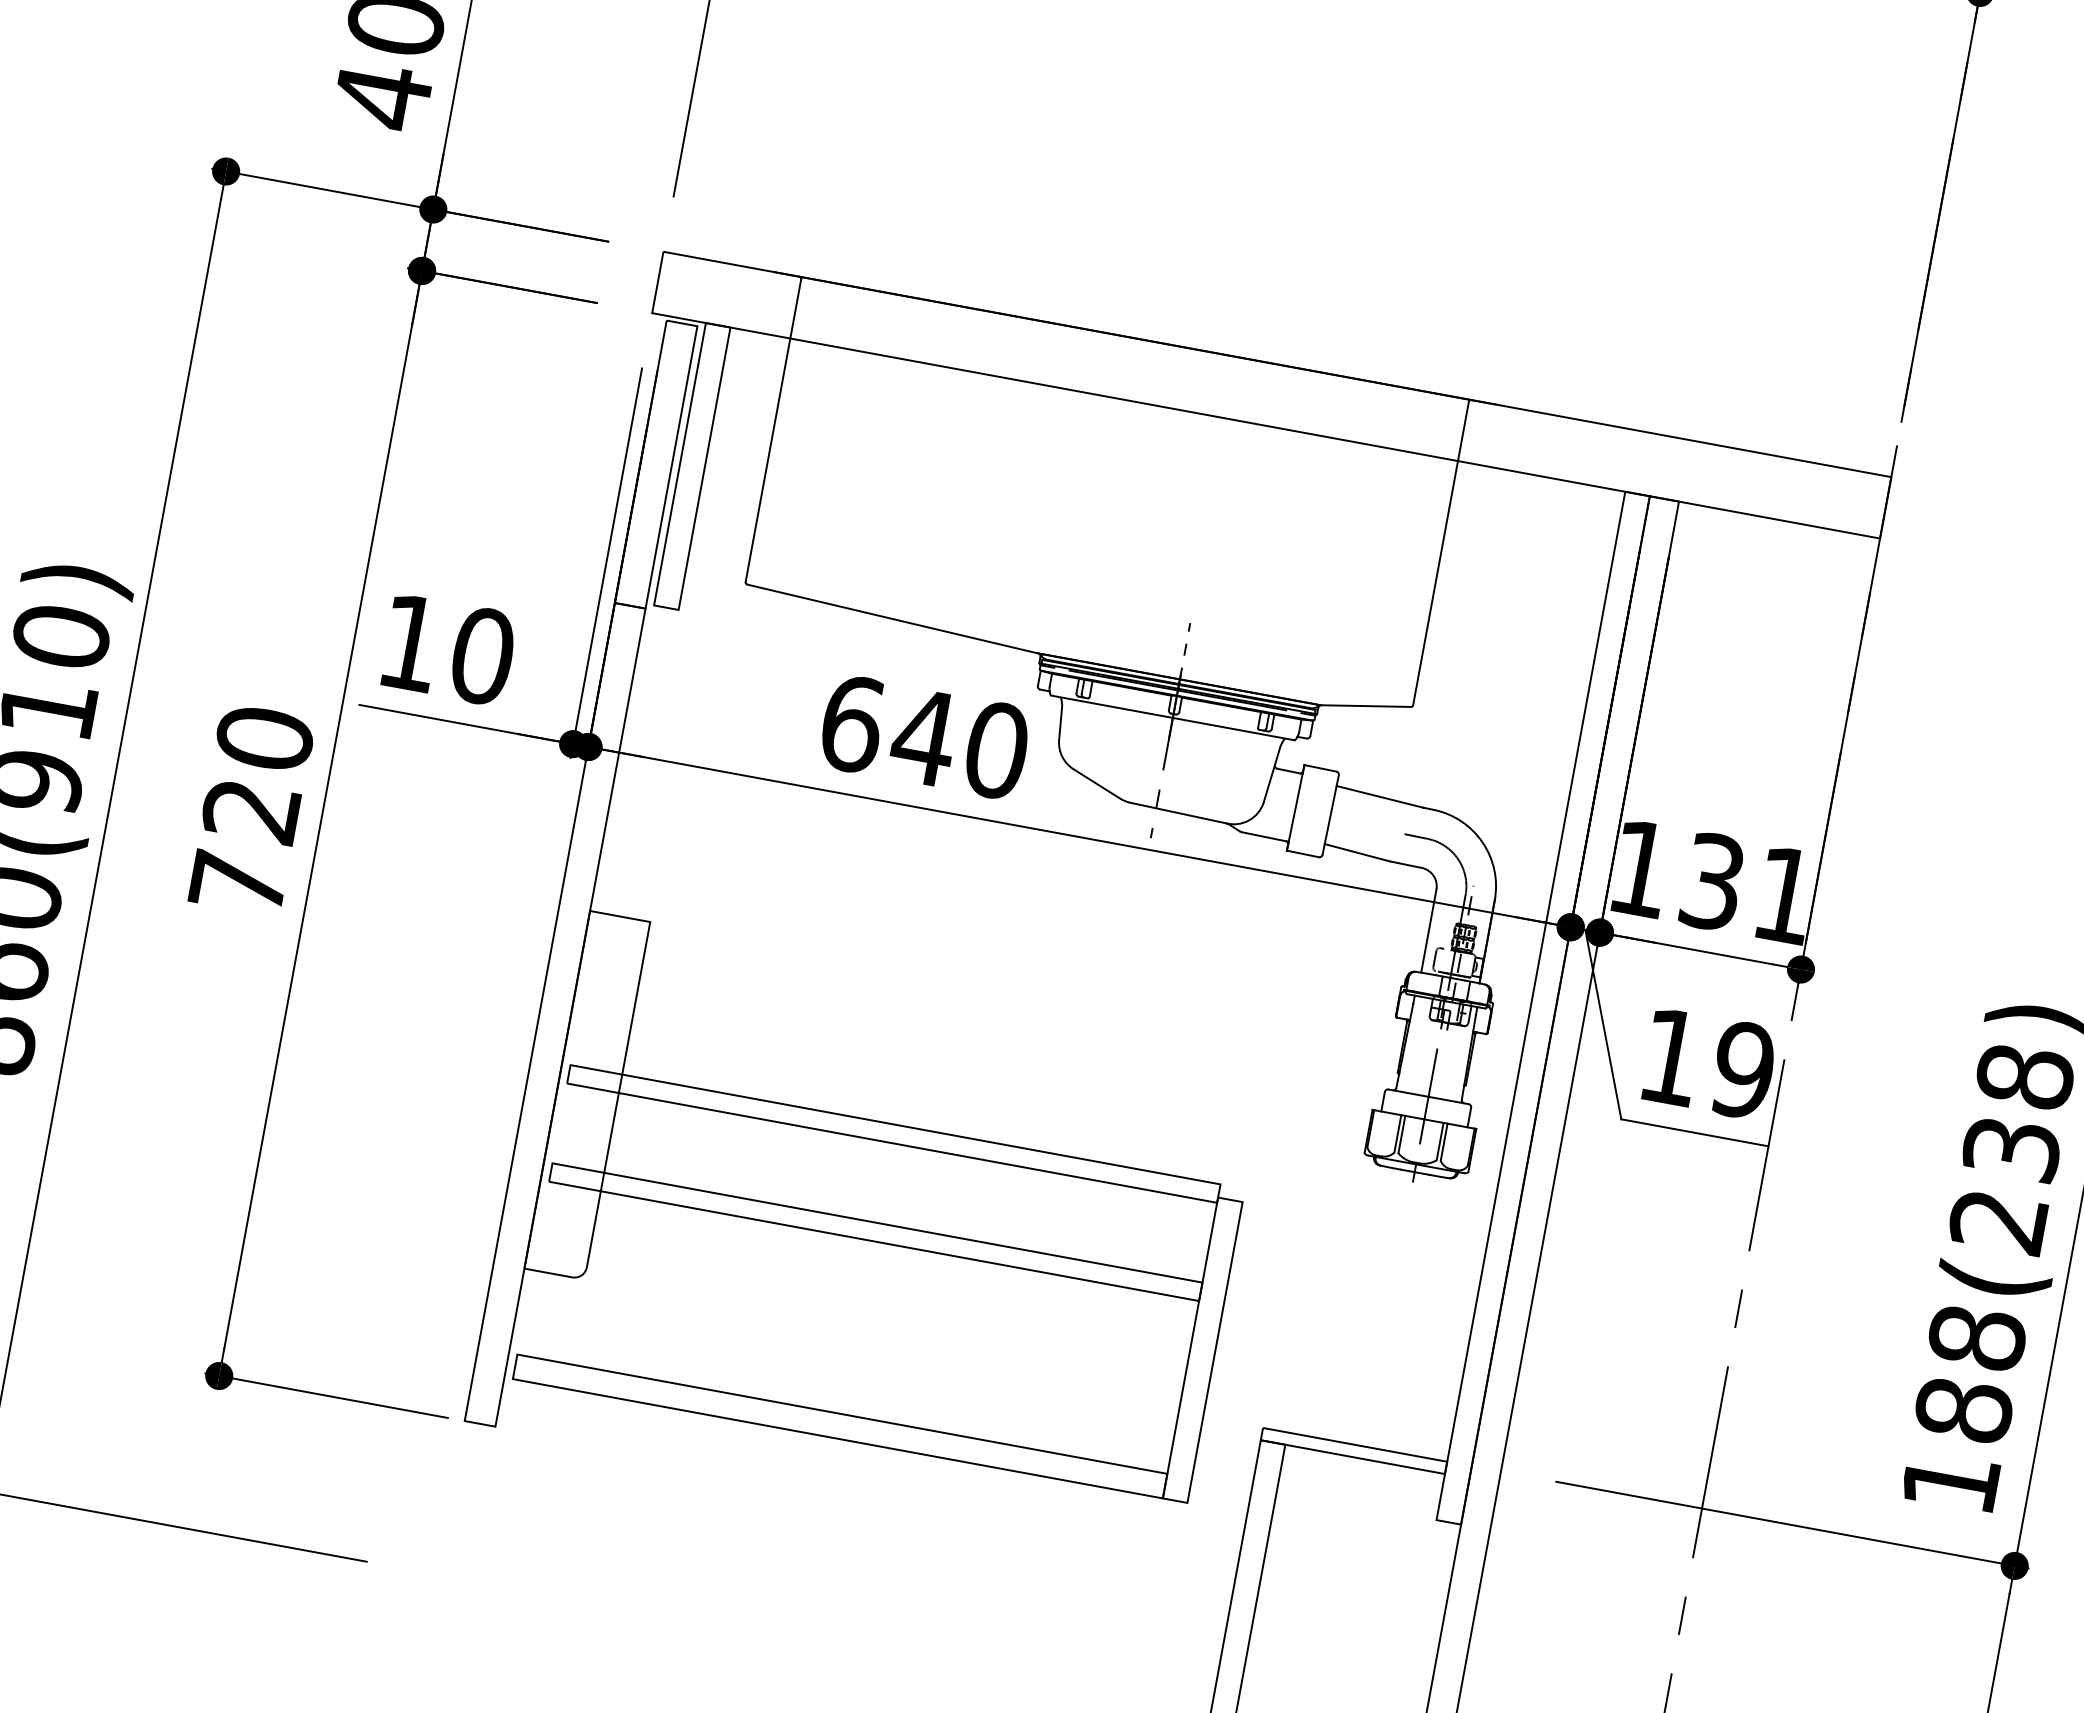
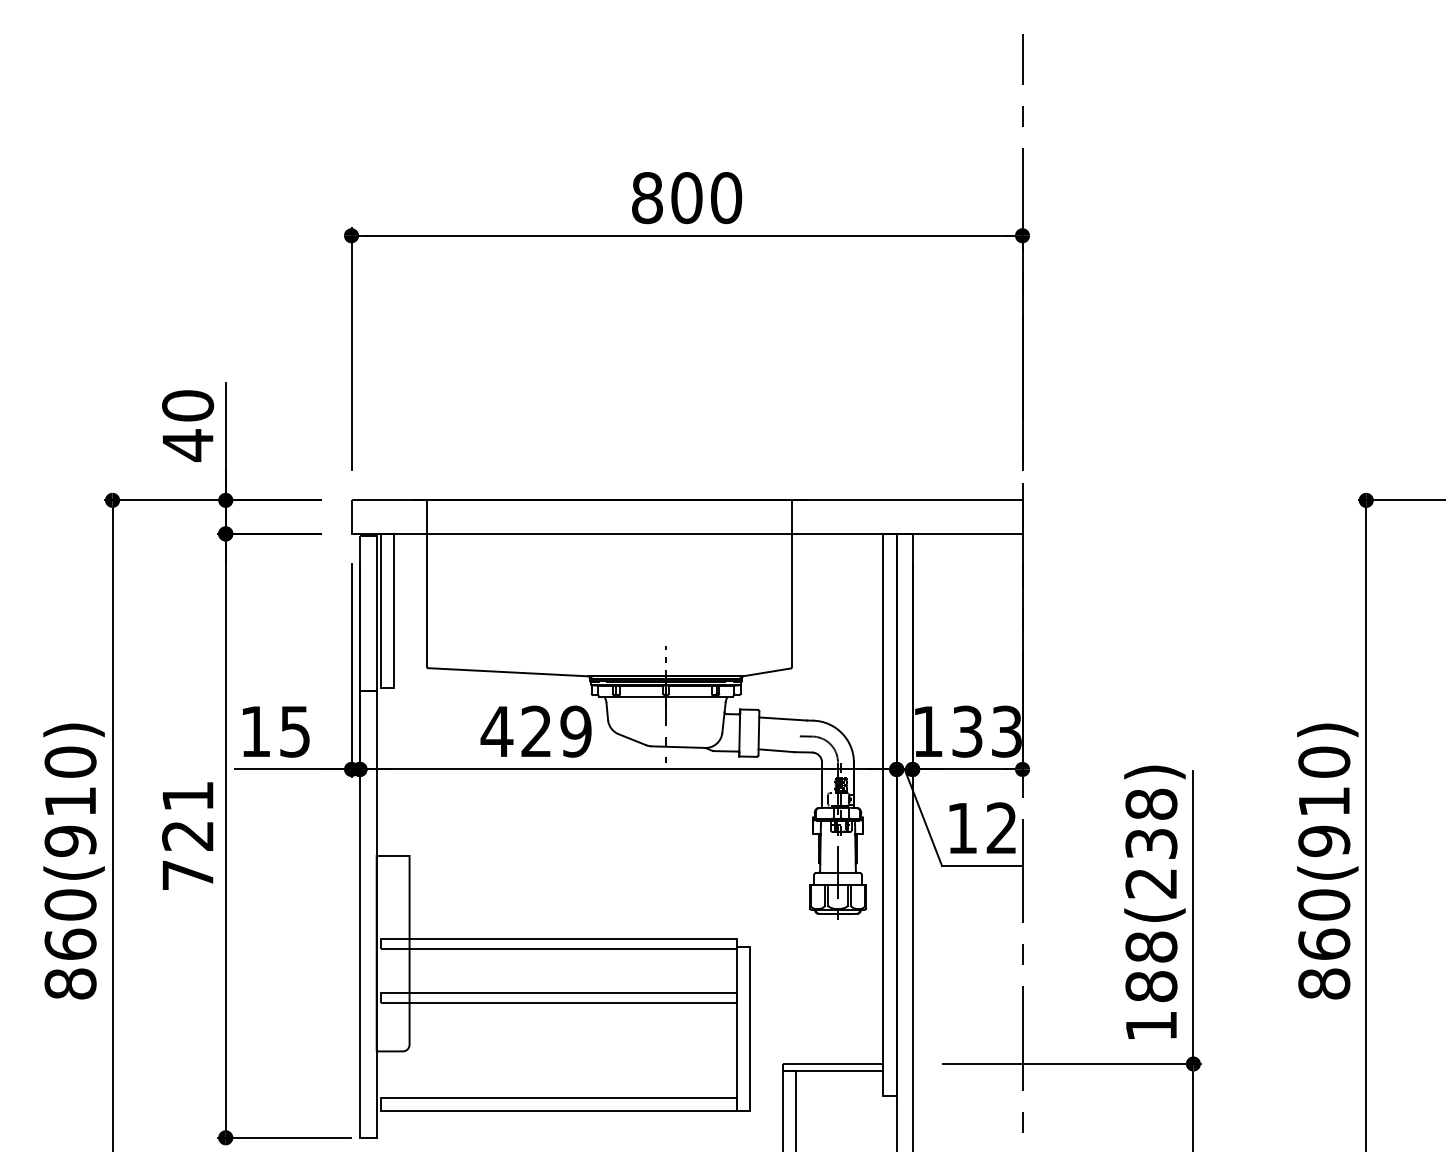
text: (481, 655) -> (294, 731), 10 -> 15
text: (922, 736) -> (535, 731), 640 -> 429
text: (266, 737) -> (188, 795), 720 -> 721
text: (1784, 894) -> (1006, 731), 131 -> 133
text: (1742, 1070) -> (1001, 828), 19 -> 12

